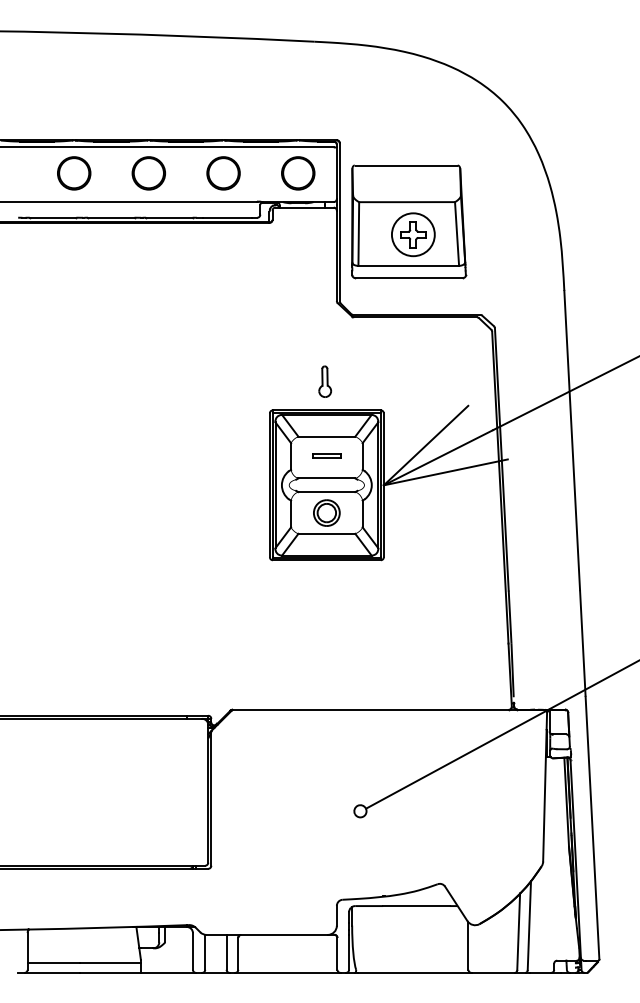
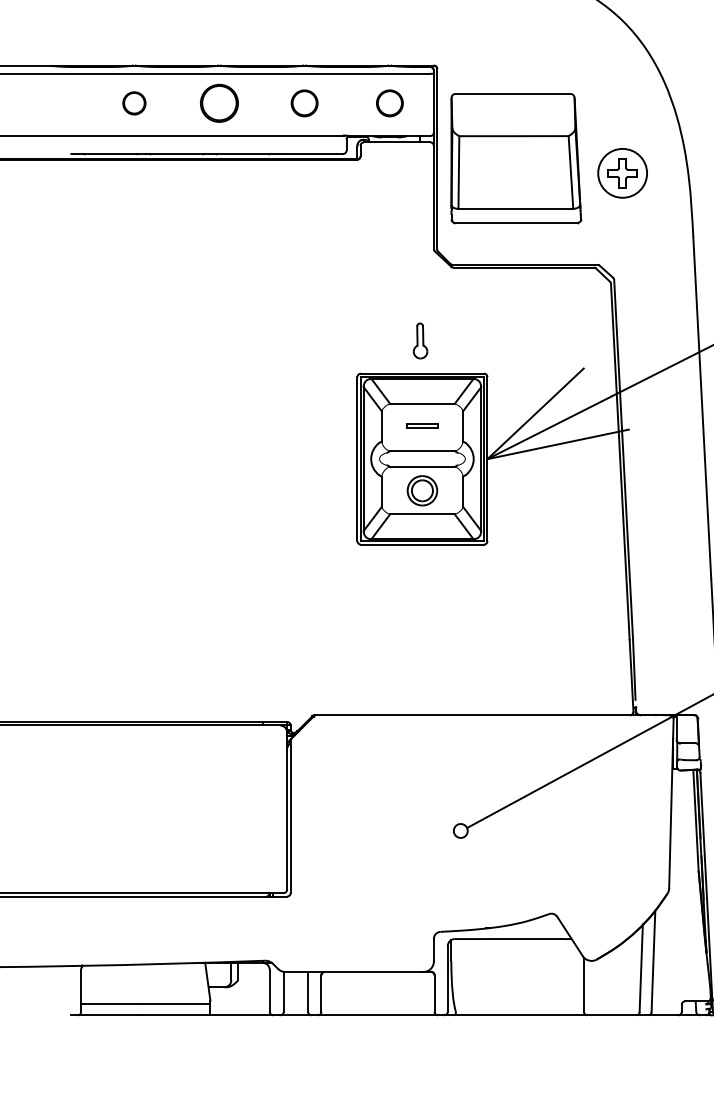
circle: (74, 173) -> (134, 103), size x0.6
circle: (223, 173) -> (304, 103), size x0.7
circle: (298, 173) -> (390, 103), size x0.7
part: (413, 234) -> (622, 173), moved

